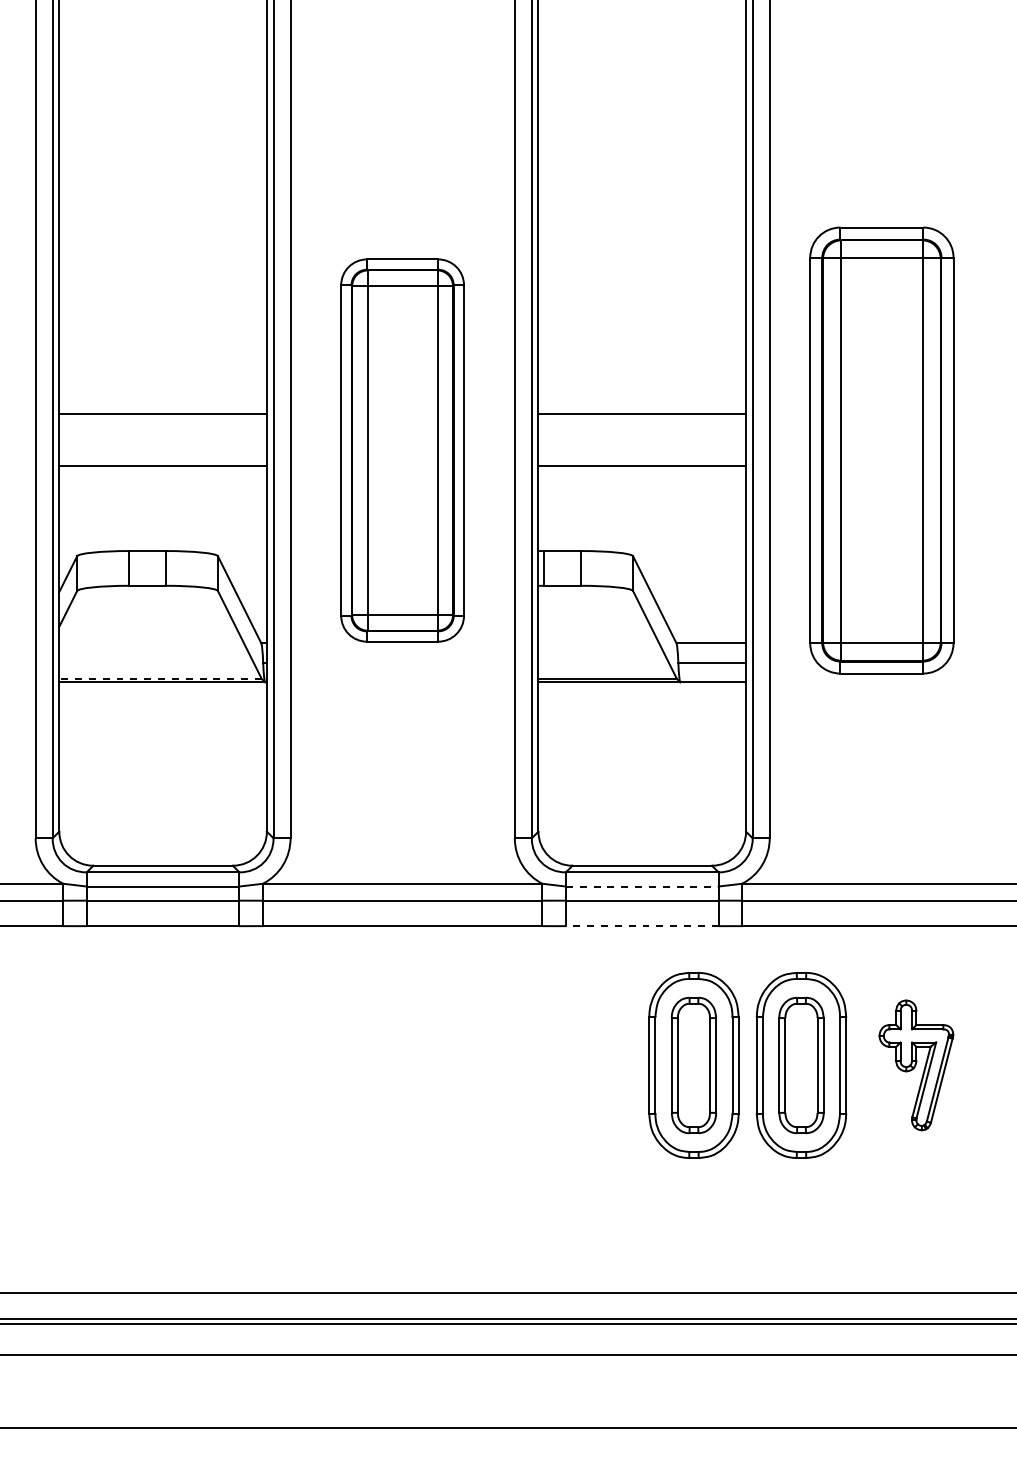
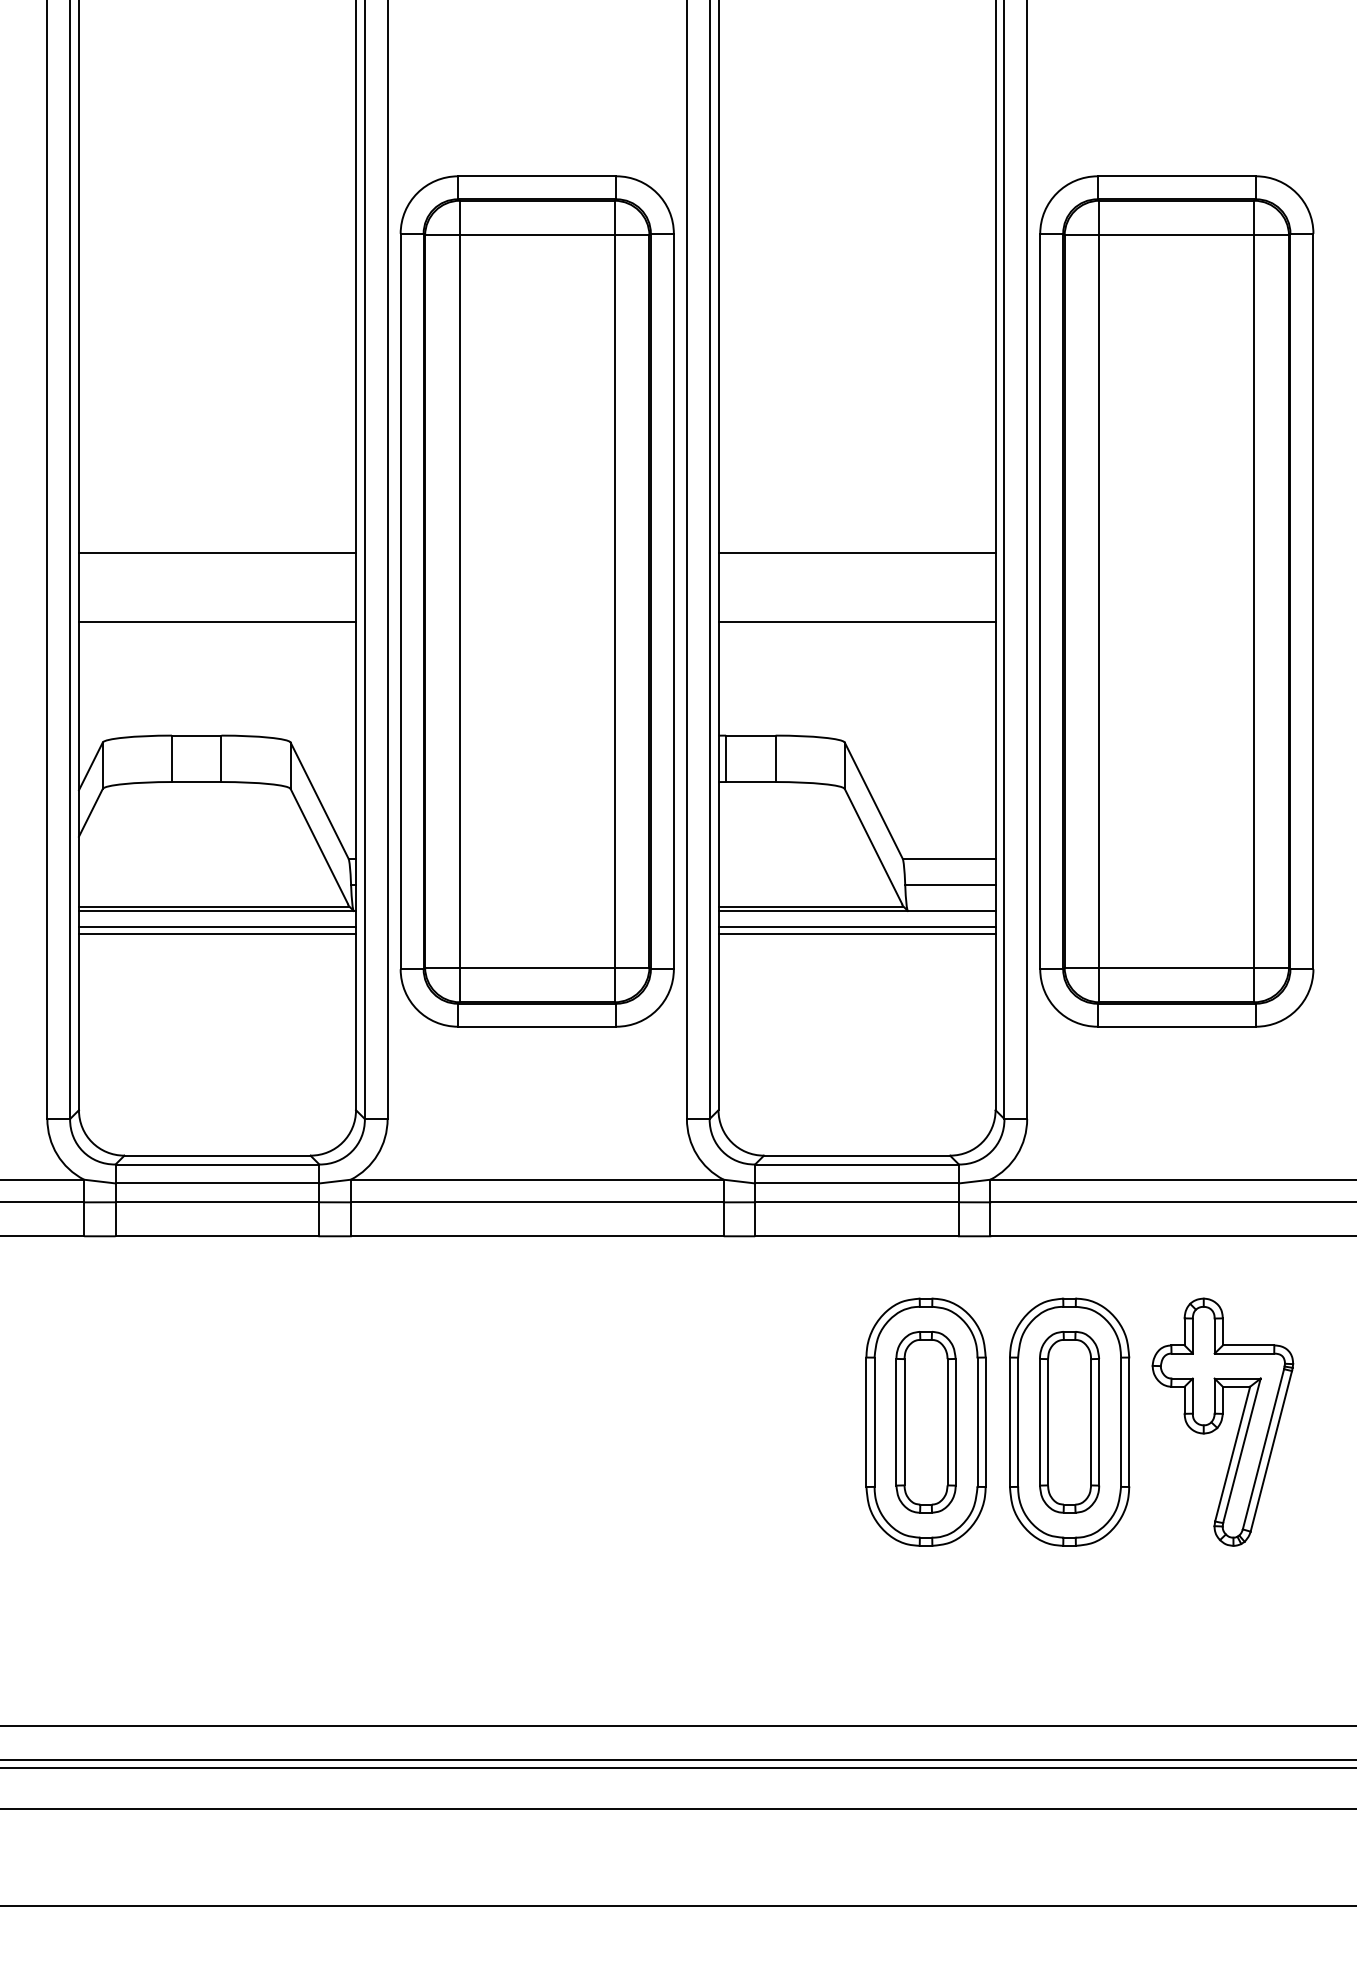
part: (402, 450) -> (536, 601), size x1.67
part: (881, 450) -> (1176, 601), size x1.43
line: (160, 679) -> (213, 906), dashed -> solid
line: (163, 694) -> (217, 926), added
line: (641, 694) -> (856, 926), added
line: (163, 699) -> (217, 933), added
line: (641, 699) -> (856, 933), added
line: (642, 886) -> (857, 1183), dashed -> solid
line: (642, 926) -> (857, 1236), dashed -> solid
part: (916, 1064) -> (1222, 1421), size x1.43

